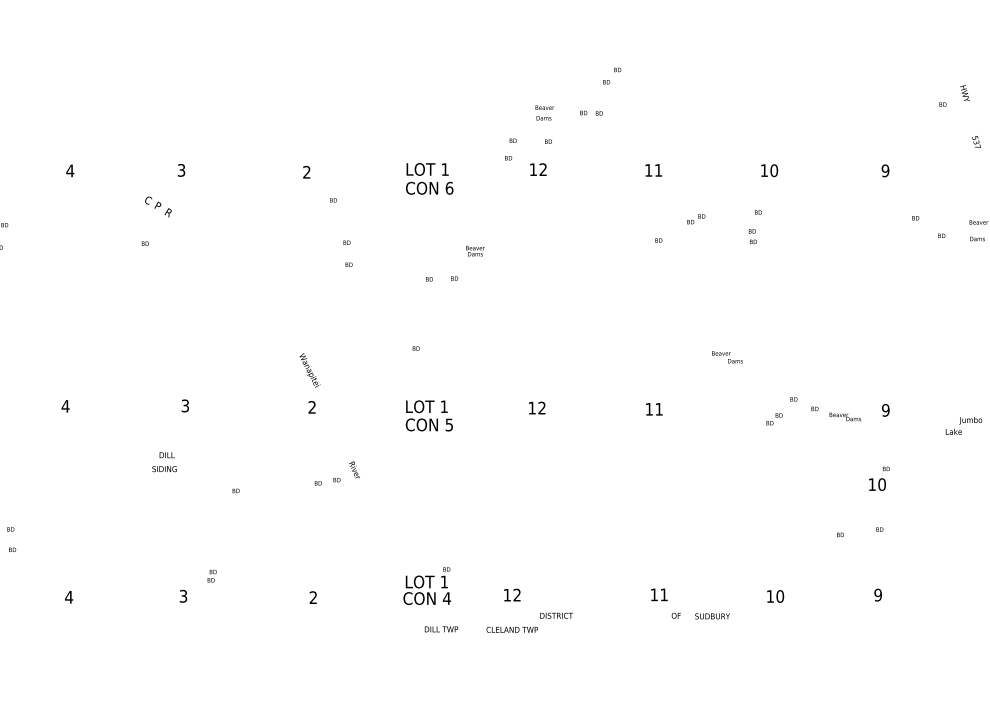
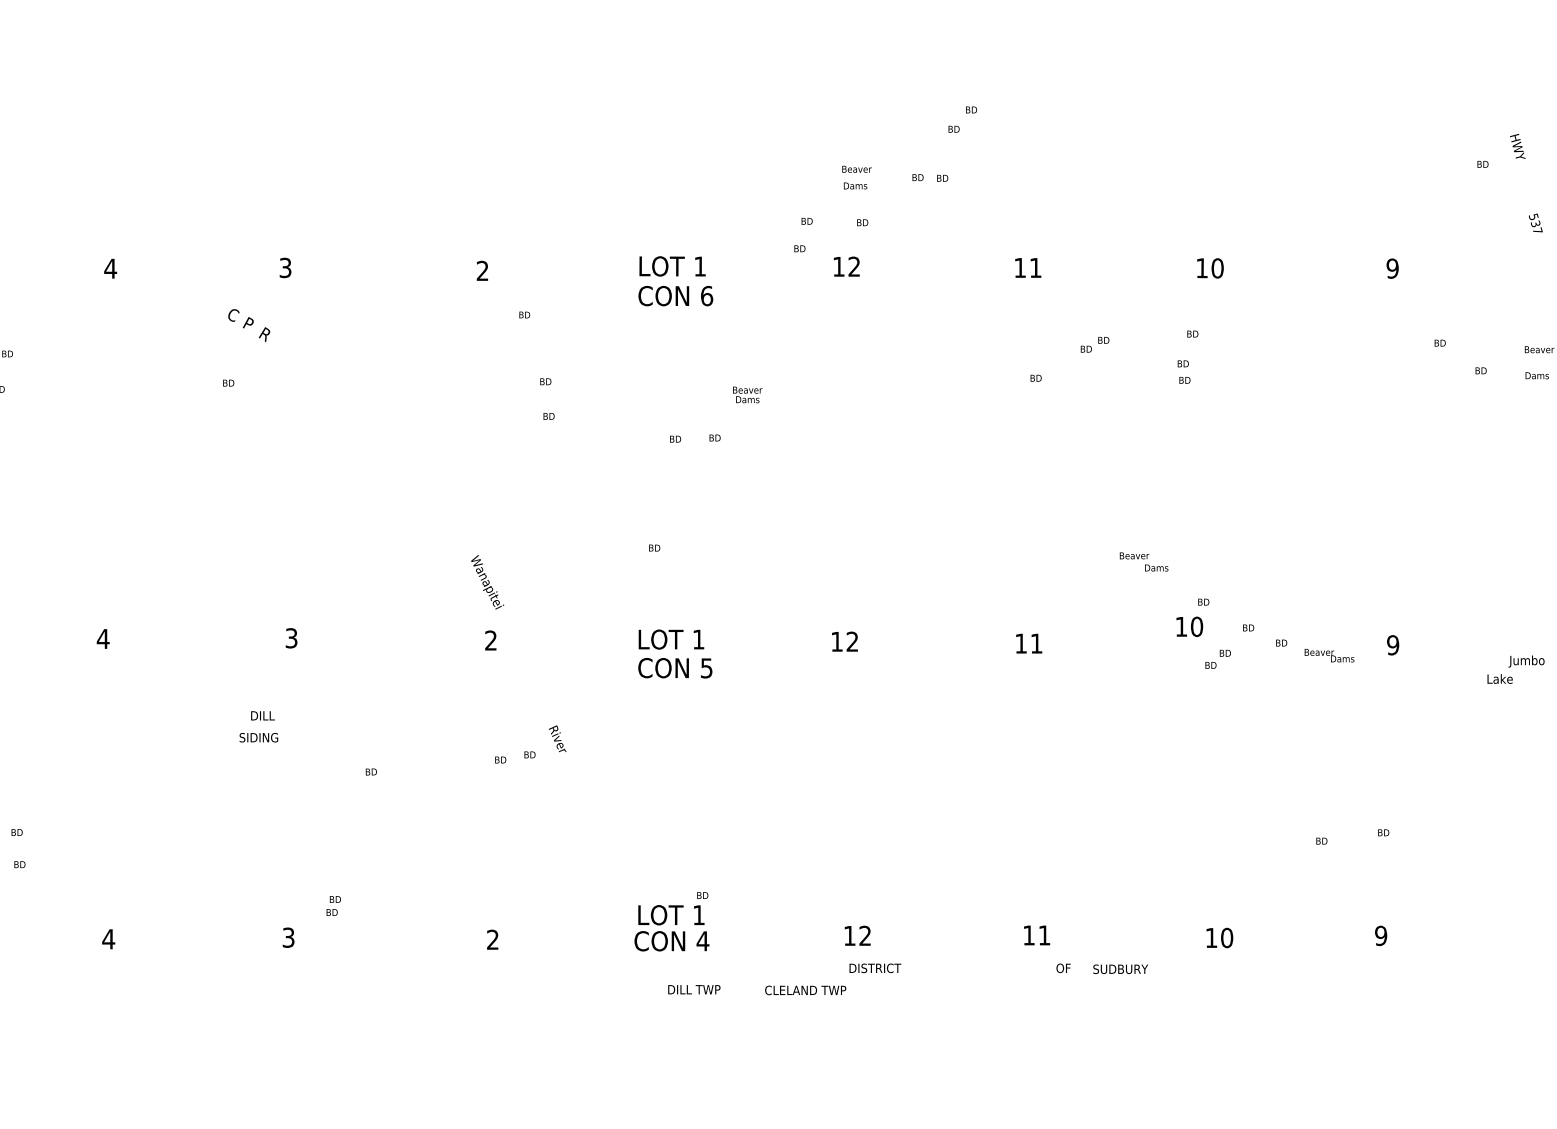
text: (879, 478) -> (1192, 617), moved
text: (512, 594) -> (857, 934), moved

